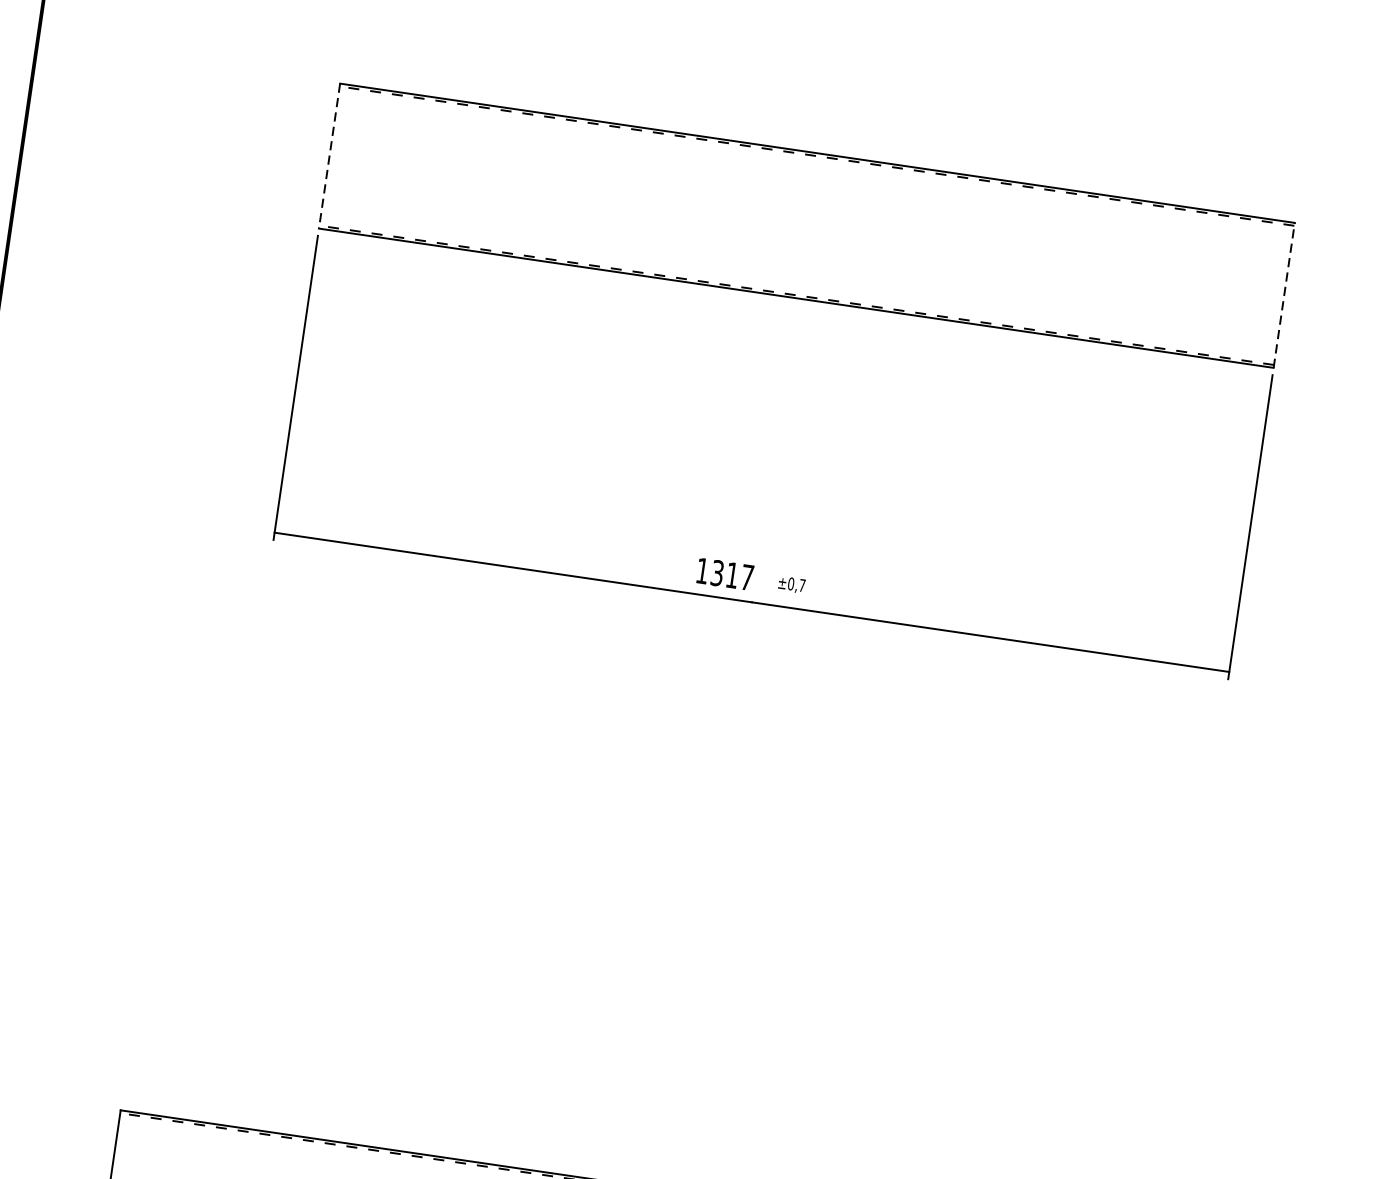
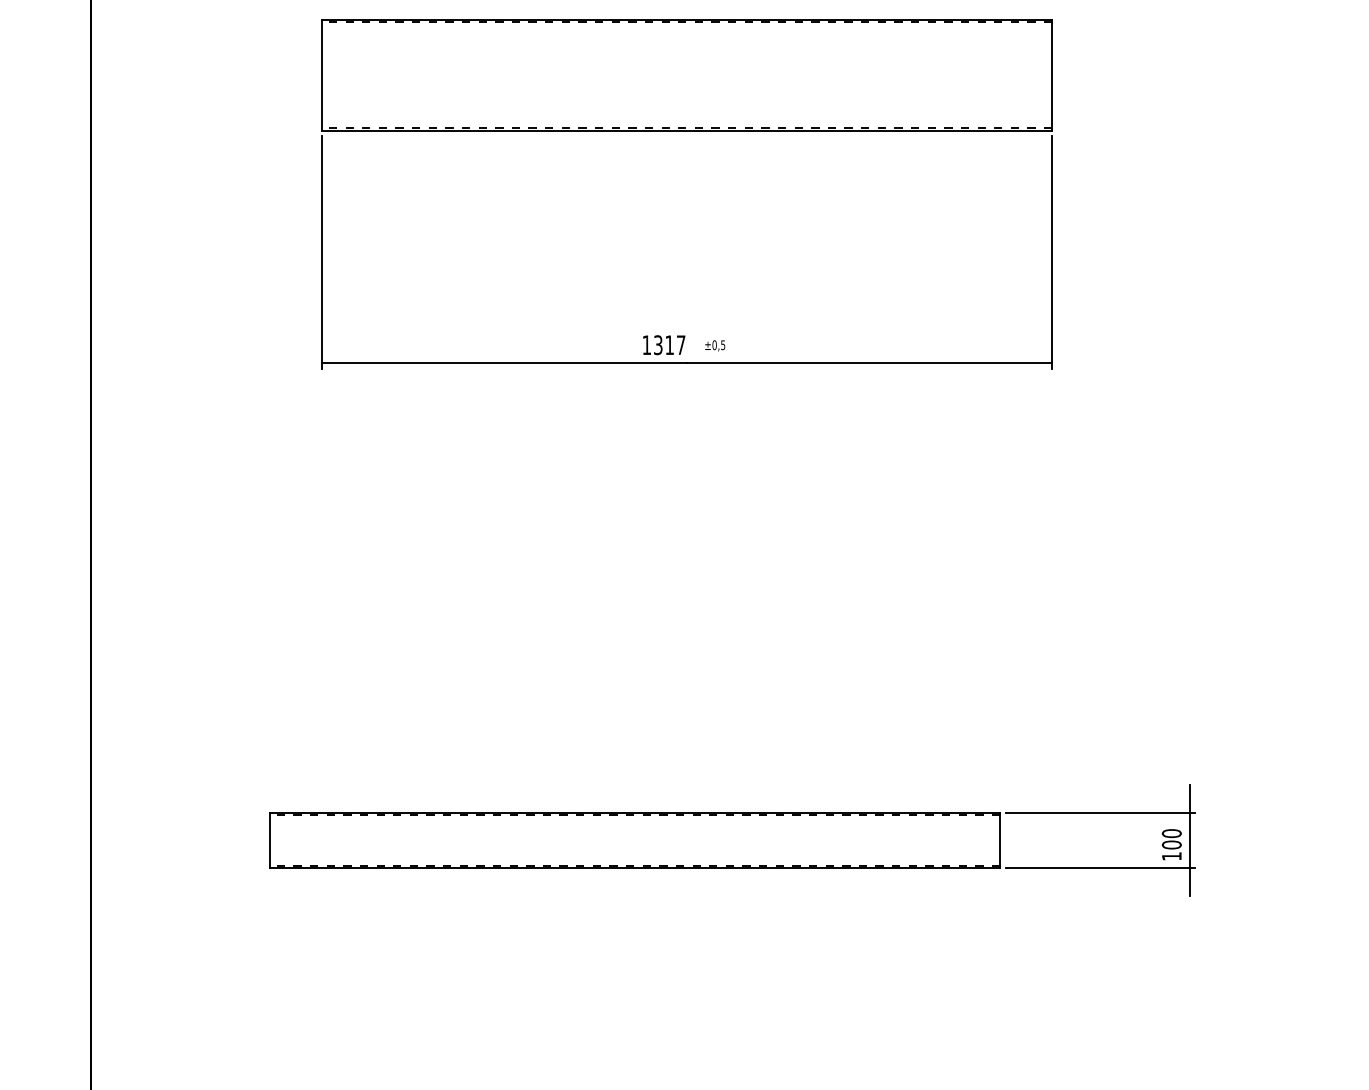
line: (329, 156) -> (322, 75), dashed -> solid
line: (1284, 294) -> (1052, 74), dashed -> solid
text: (802, 586) -> (723, 345), ±0,7 -> ±0,5

